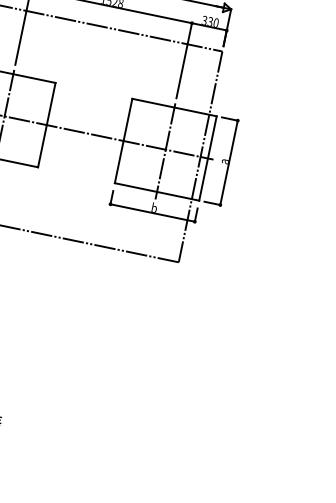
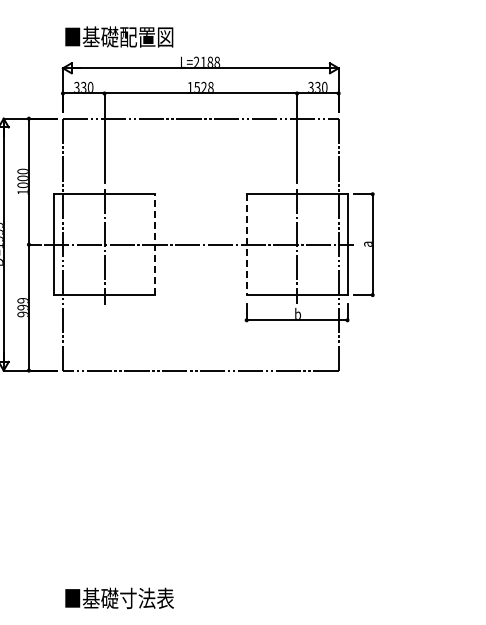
line: (46, 124) -> (154, 244), solid -> dashed
line: (123, 141) -> (246, 245), solid -> dashed

